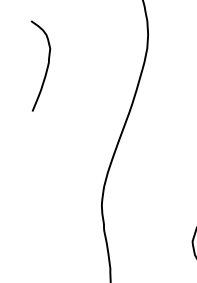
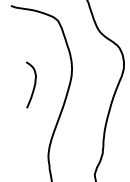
curve: (45, 68) -> (33, 86), moved

